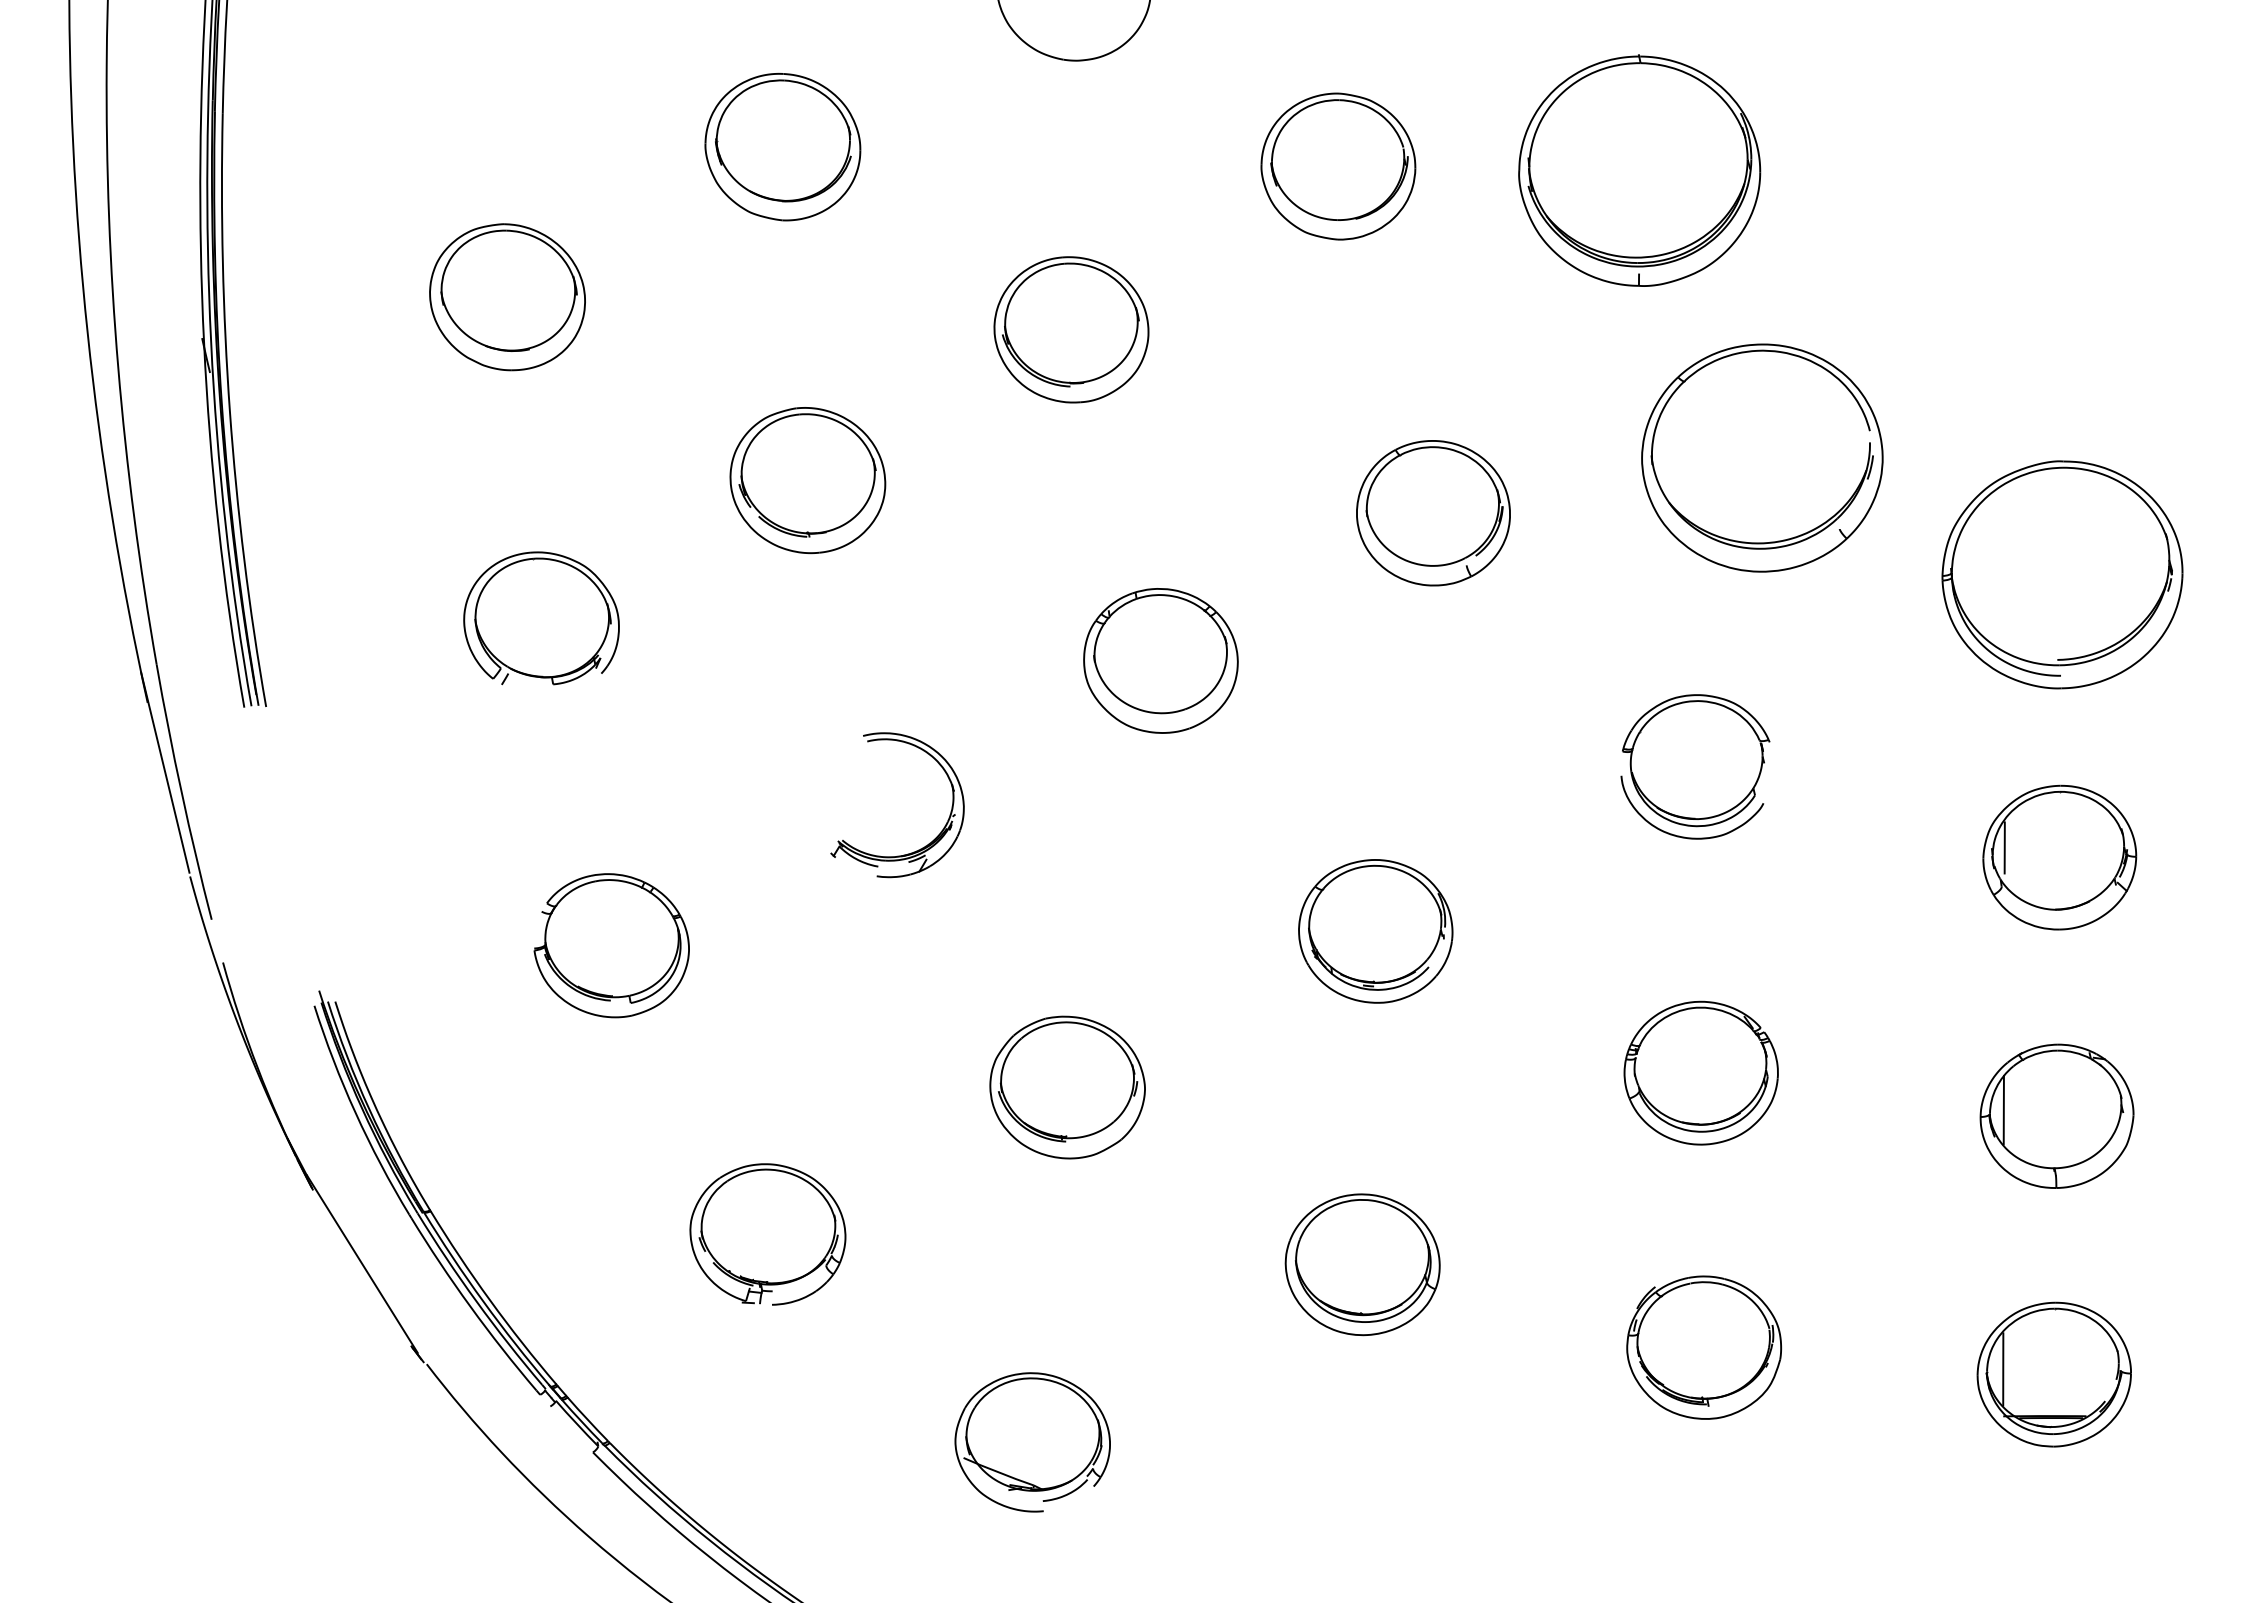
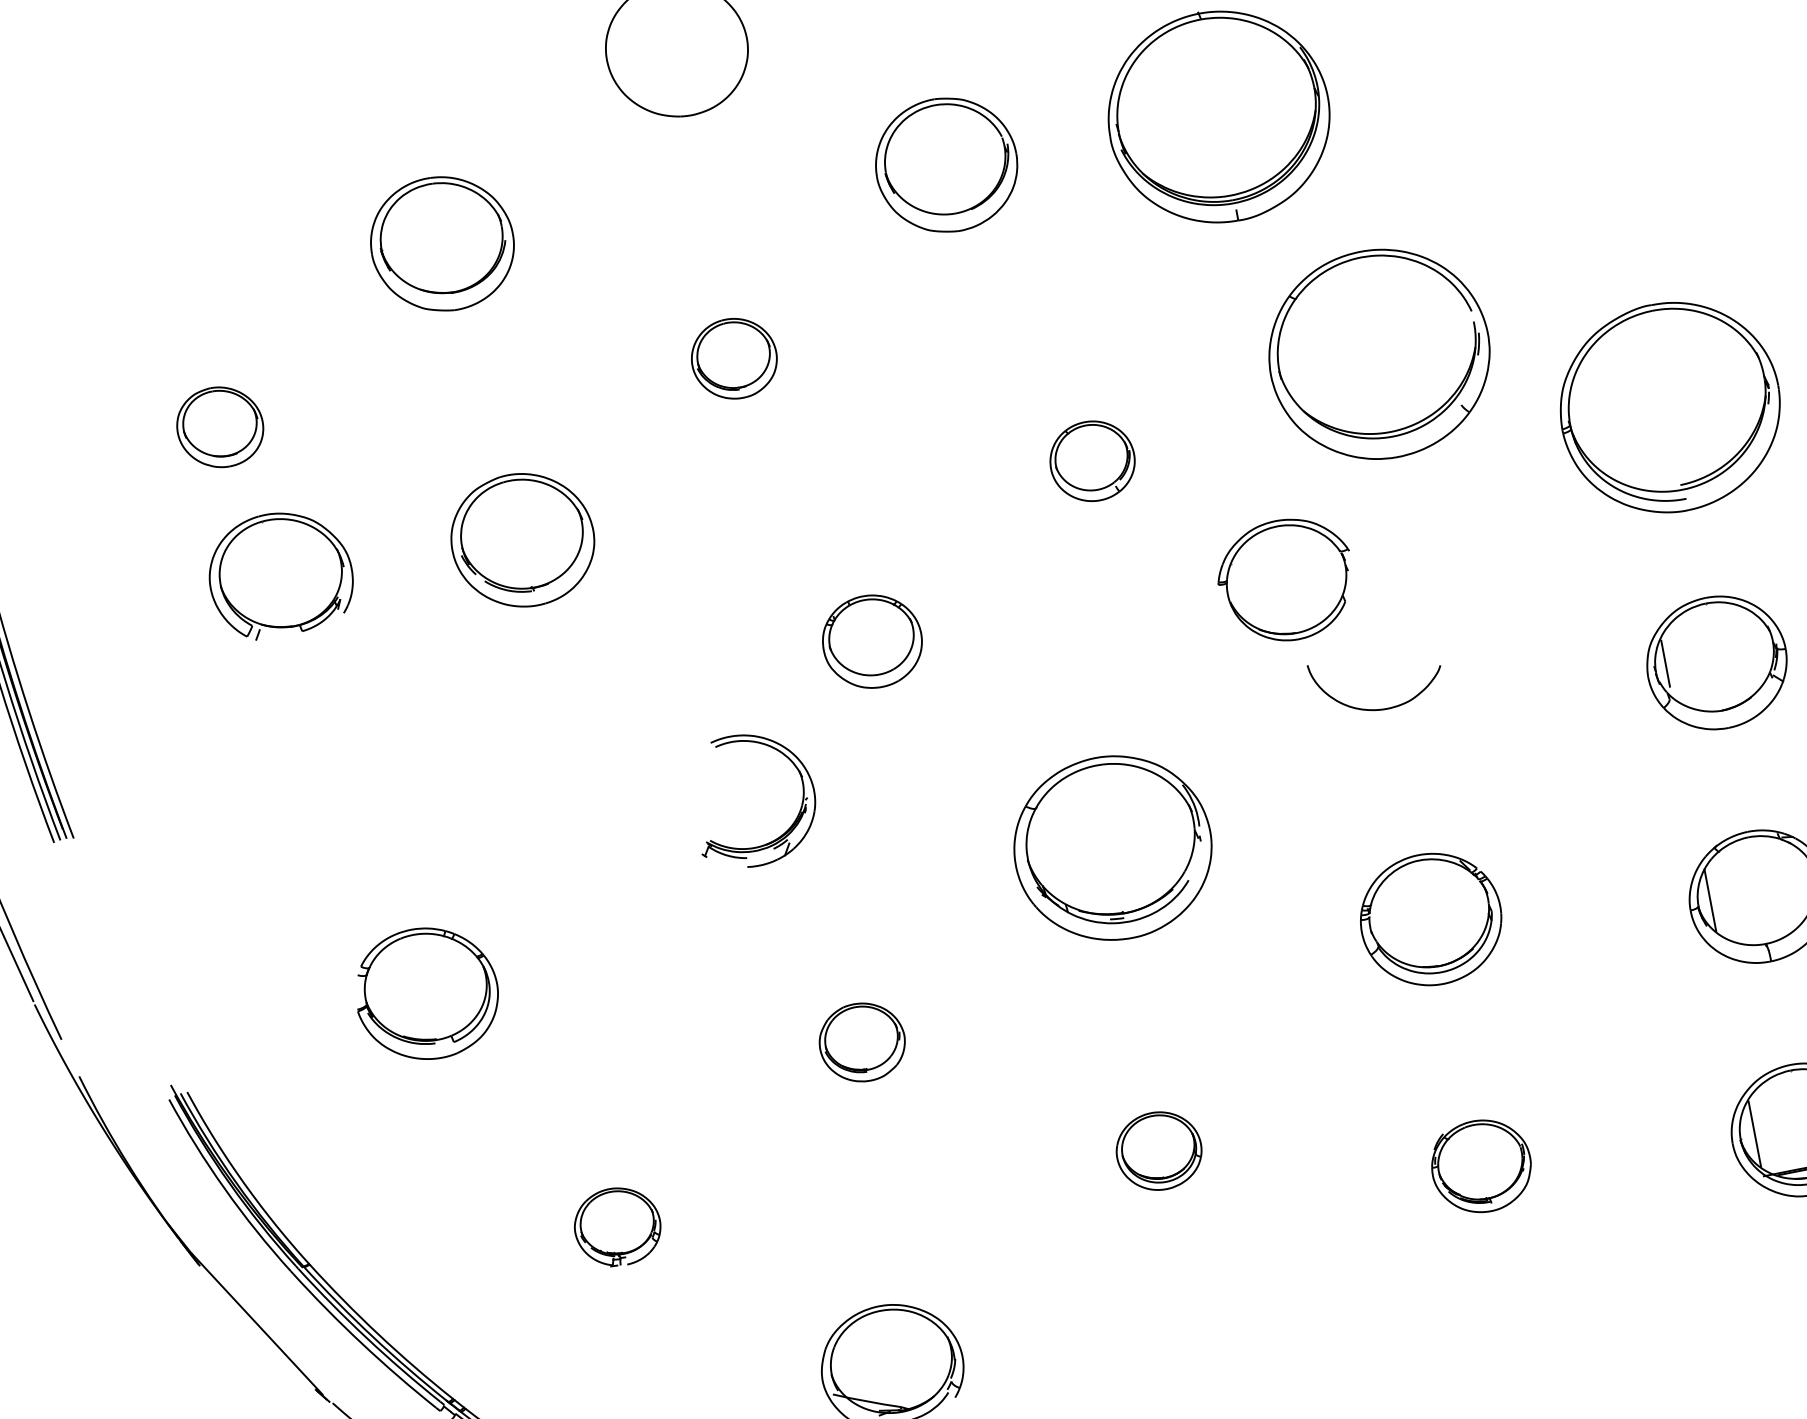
part: (507, 297) -> (220, 427), size x0.6
part: (1071, 329) -> (734, 358), size x0.6
part: (1433, 513) -> (1092, 461), size x0.6
part: (541, 618) -> (280, 573), moved
part: (1160, 660) -> (871, 641), size x0.7
part: (1696, 760) -> (1286, 580), moved
part: (913, 851) -> (776, 838), moved
part: (1375, 931) -> (1112, 848), size x1.4
part: (1067, 1087) -> (862, 1042), size x0.6
part: (767, 1234) -> (617, 1227), size x0.6
part: (1362, 1264) -> (1158, 1150), size x0.6
part: (1704, 1347) -> (1481, 1166), size x0.7

